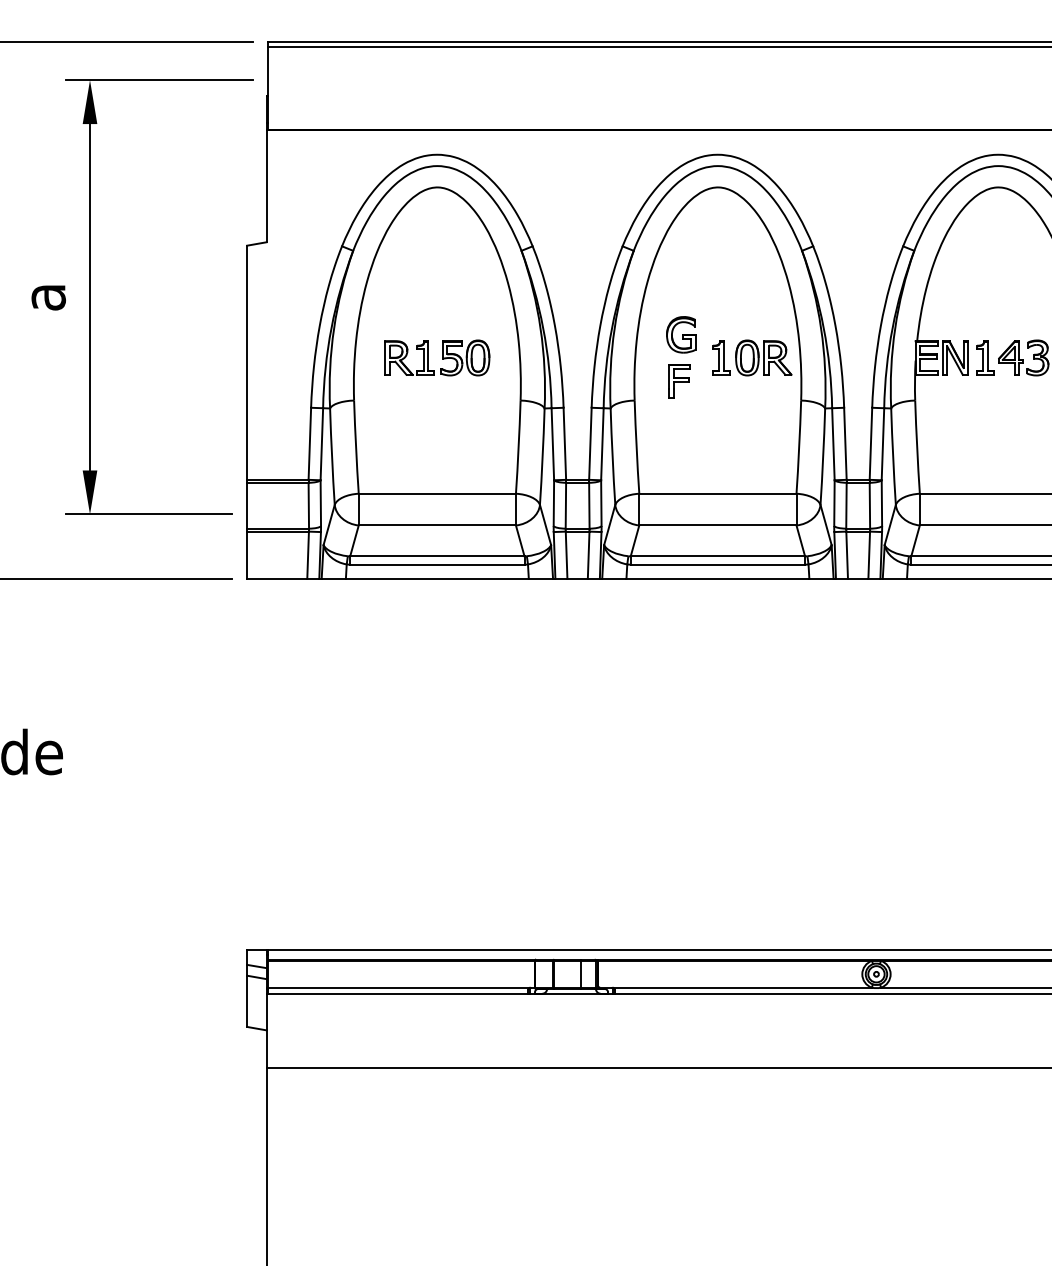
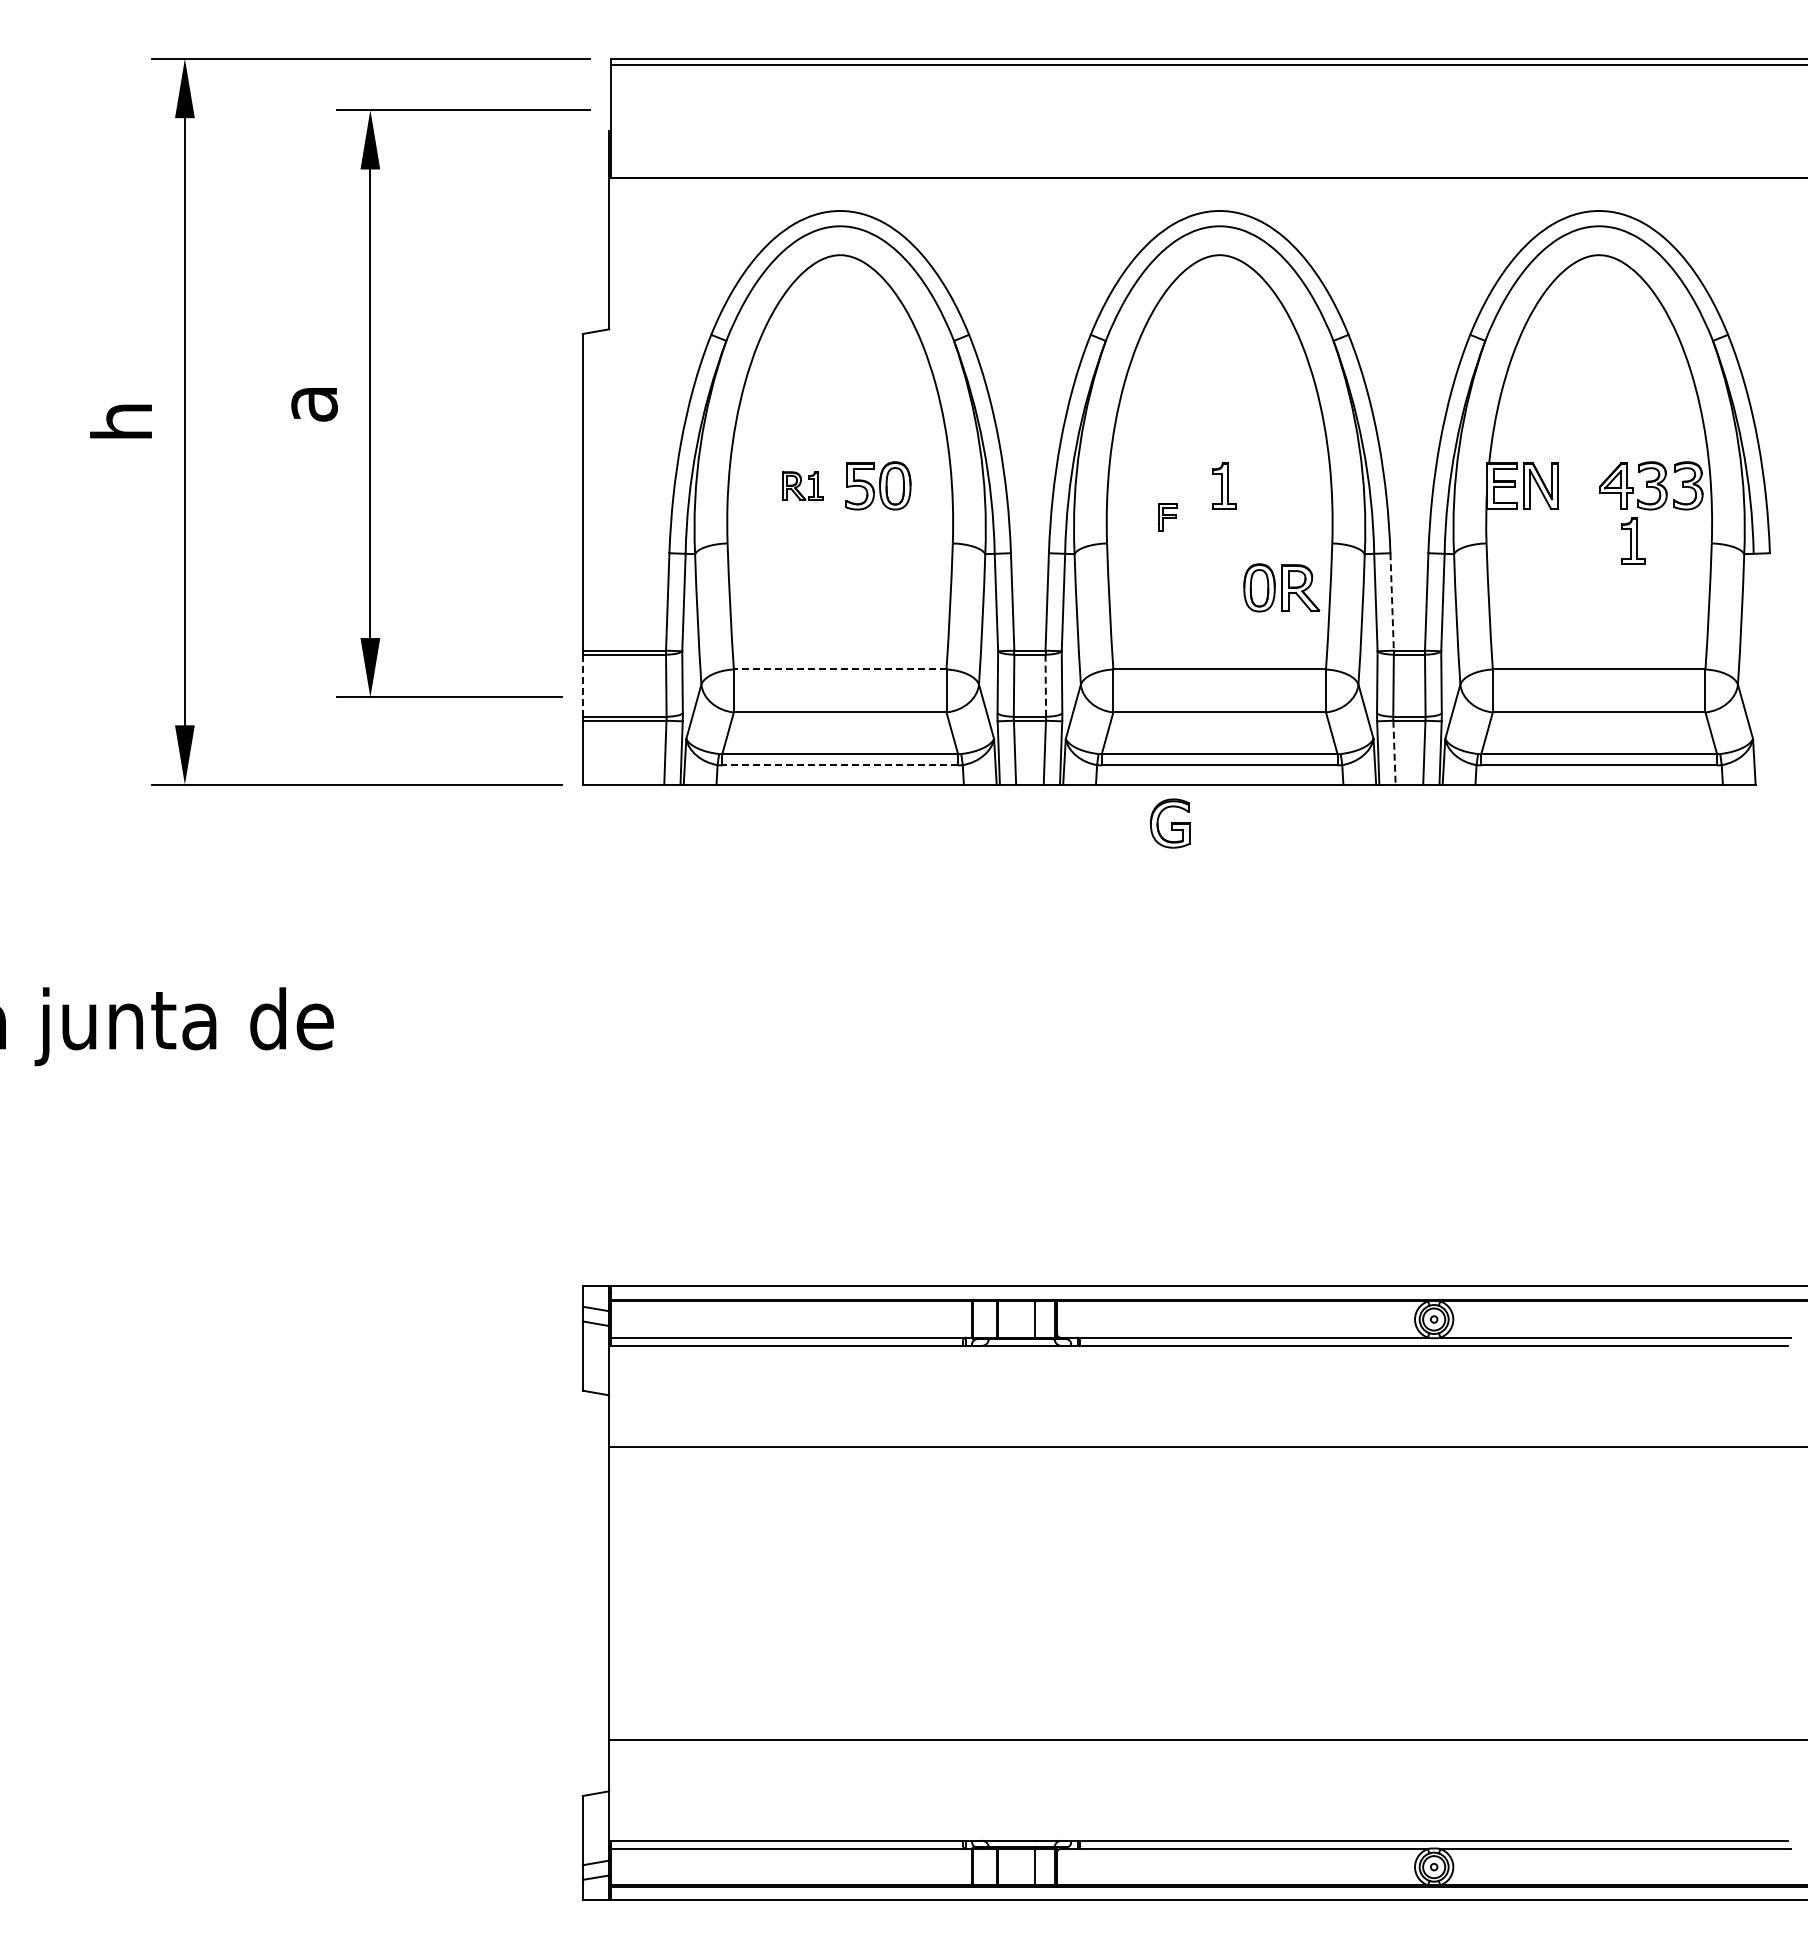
part: (681, 334) -> (1170, 823), moved
part: (409, 357) -> (802, 485), size x0.6
part: (763, 357) -> (1281, 587), moved
part: (985, 357) -> (1633, 540), moved
part: (679, 381) -> (1167, 517), size x0.6
line: (845, 443) -> (1392, 601), solid -> dashed
line: (436, 493) -> (839, 669), solid -> dashed
line: (589, 505) -> (1045, 685), solid -> dashed
line: (246, 506) -> (582, 686), solid -> dashed
line: (847, 555) -> (1394, 753), solid -> dashed
line: (437, 564) -> (840, 765), solid -> dashed

